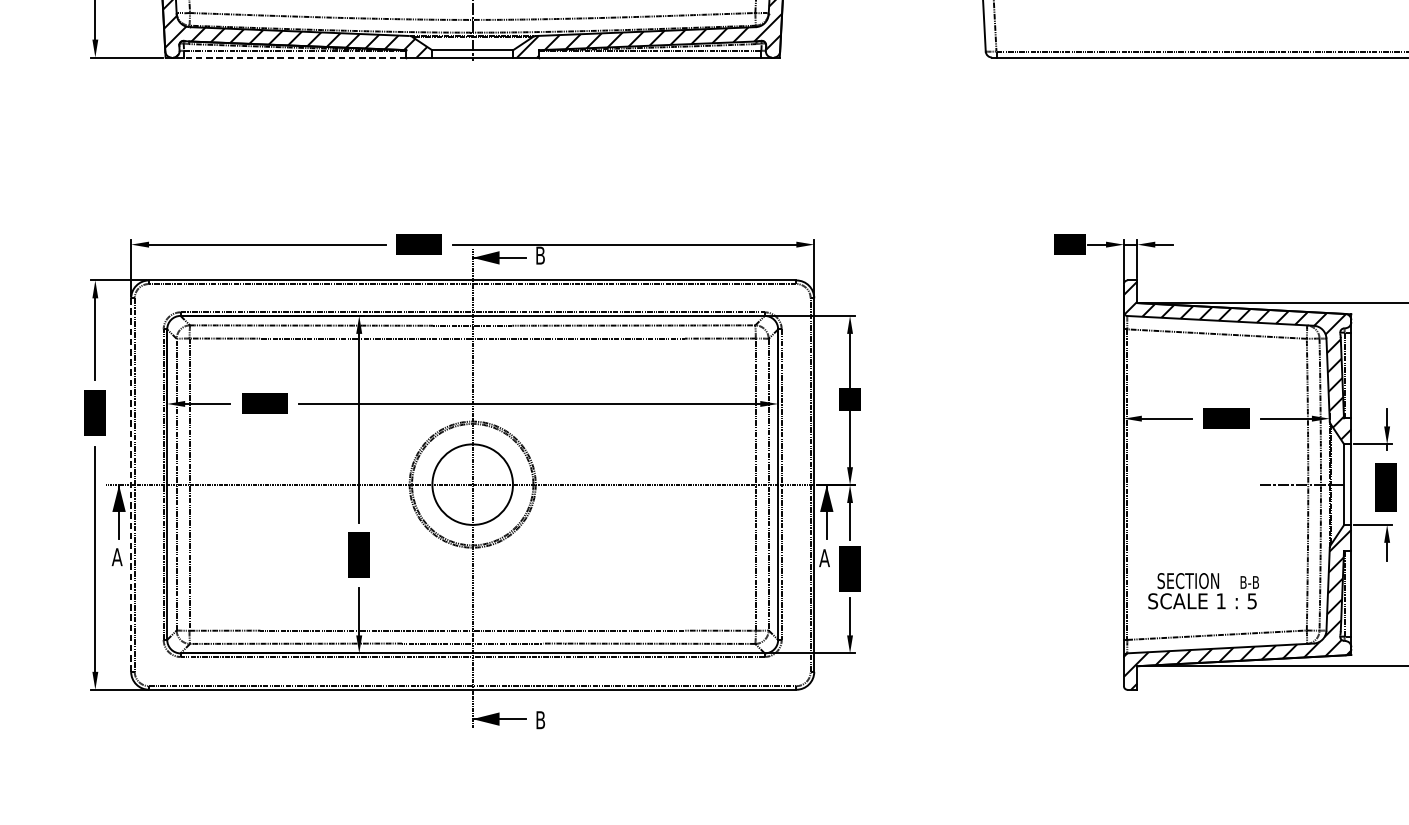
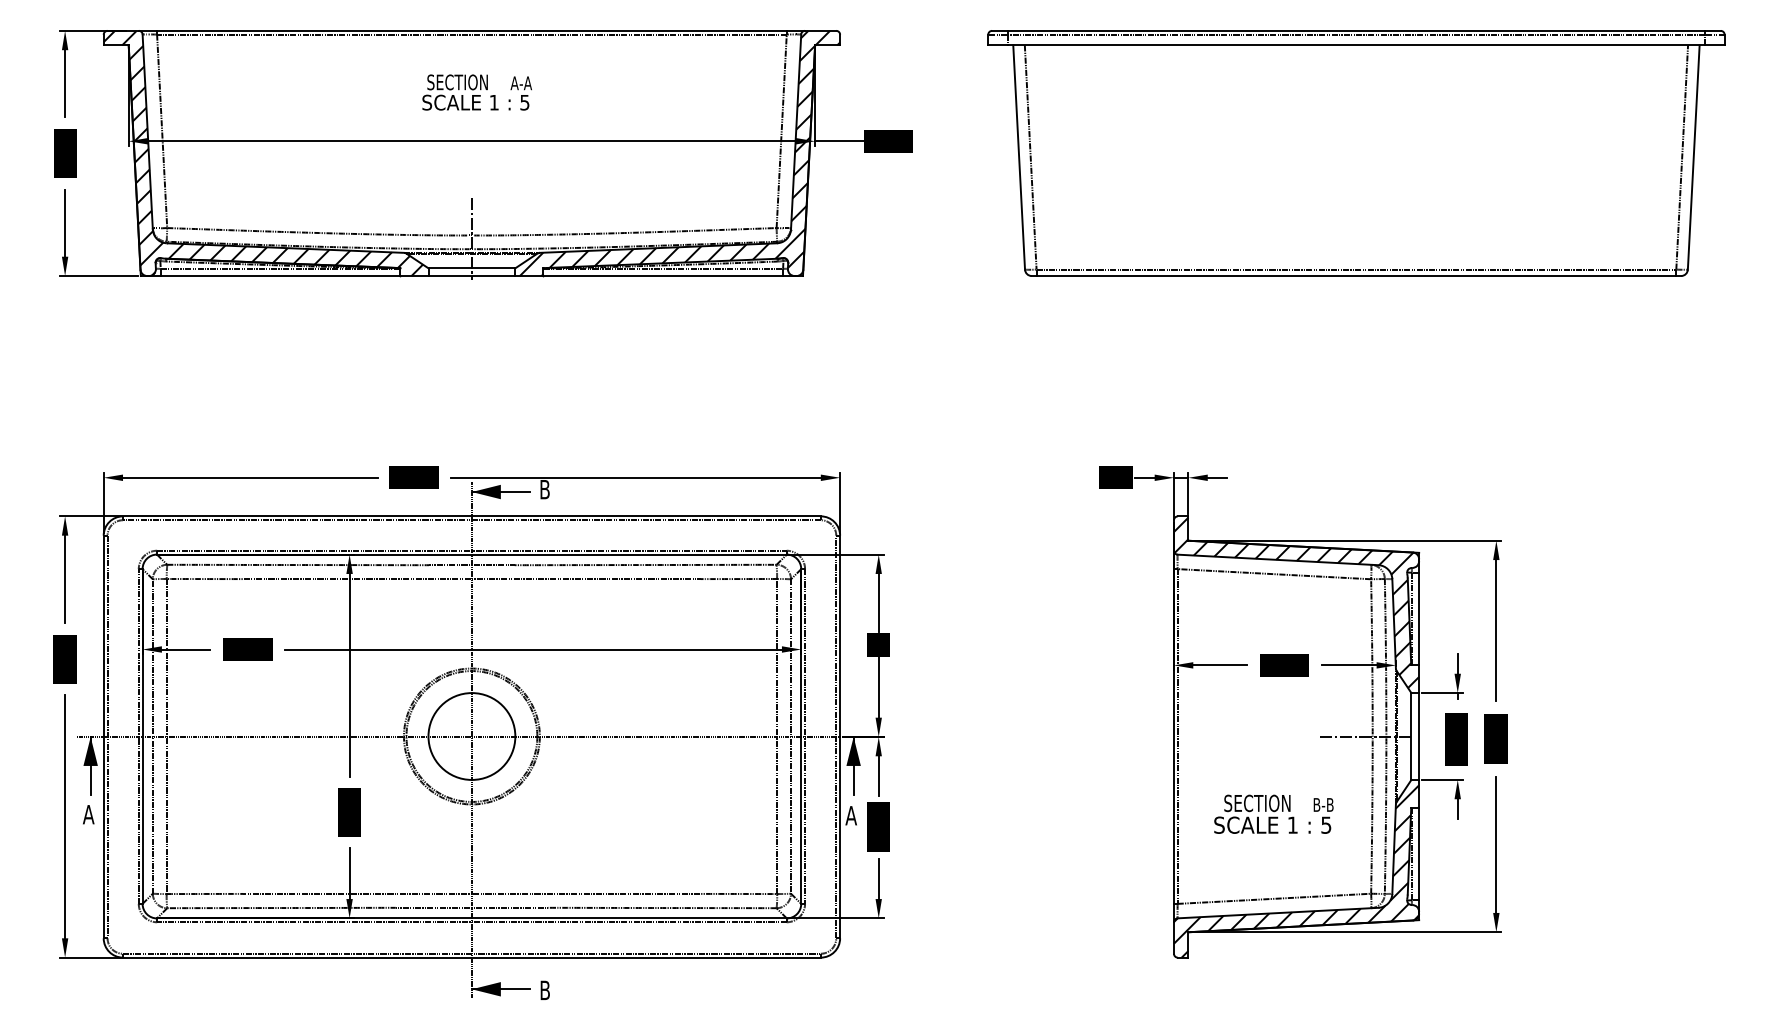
line: (295, 57) -> (280, 276), dashed -> solid
line: (130, 484) -> (103, 736), dashed -> solid
text: (1203, 590) -> (1273, 813), moved

